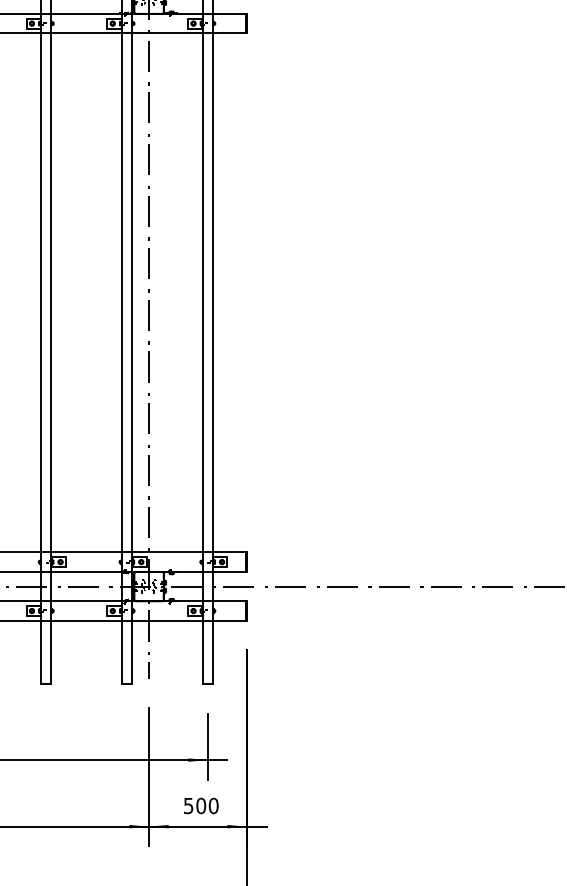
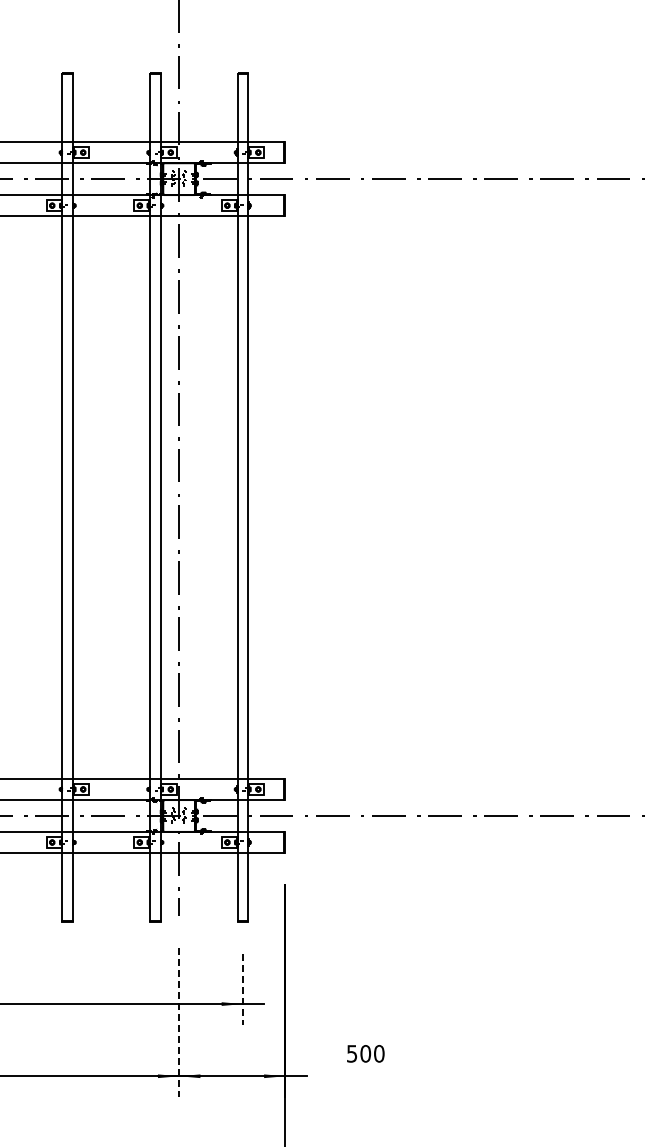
line: (207, 746) -> (242, 989), solid -> dashed
line: (149, 777) -> (179, 1022), solid -> dashed
text: (201, 805) -> (365, 1053), moved

